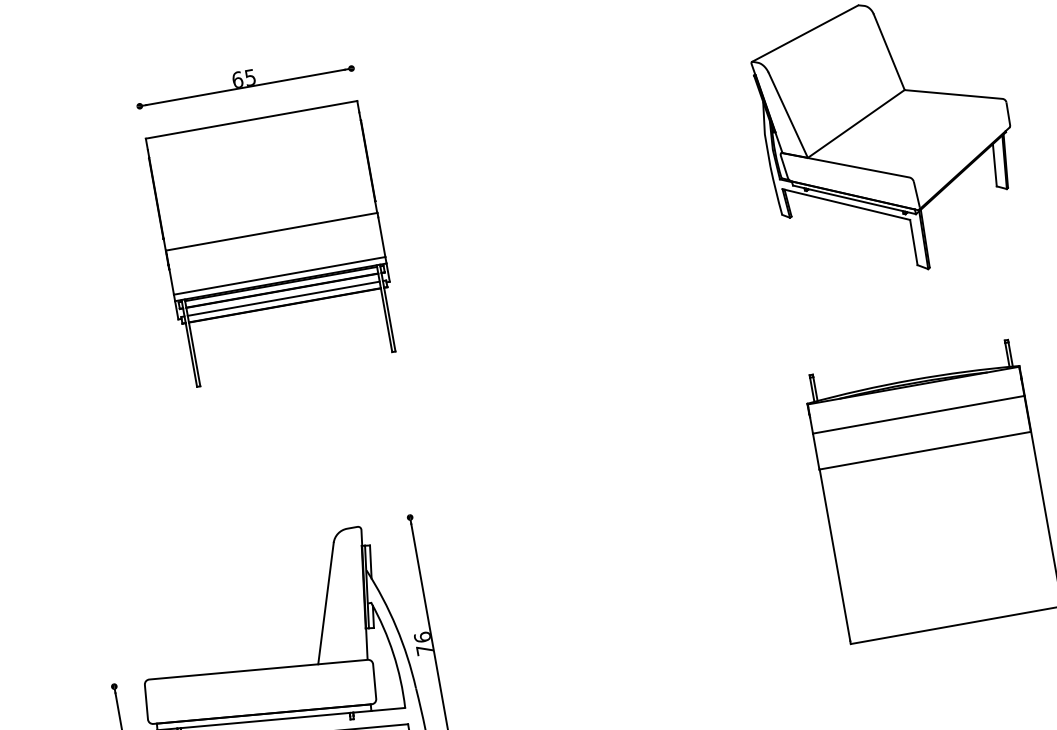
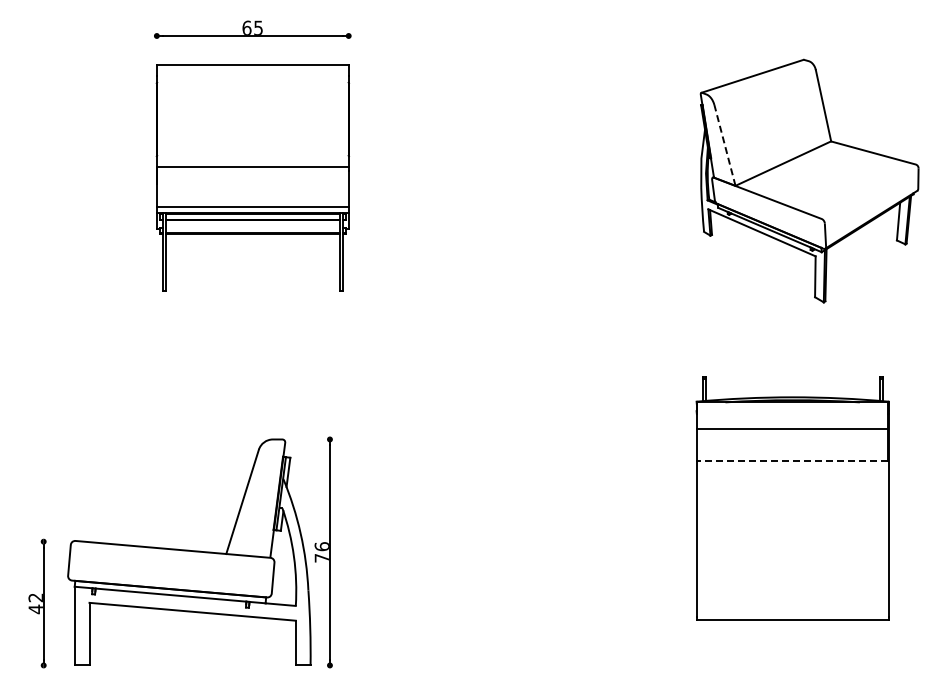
line: (787, 115) -> (724, 145), solid -> dashed
line: (284, 298) -> (253, 227), removed
line: (924, 450) -> (792, 461), solid -> dashed

